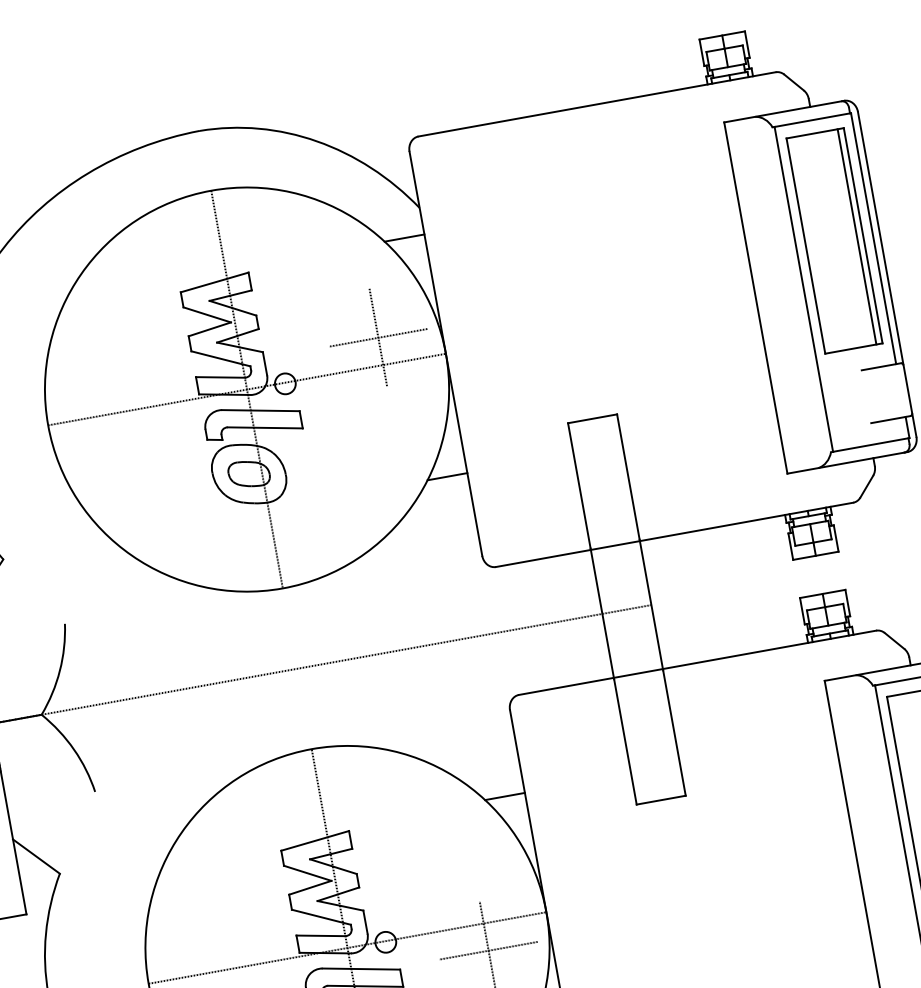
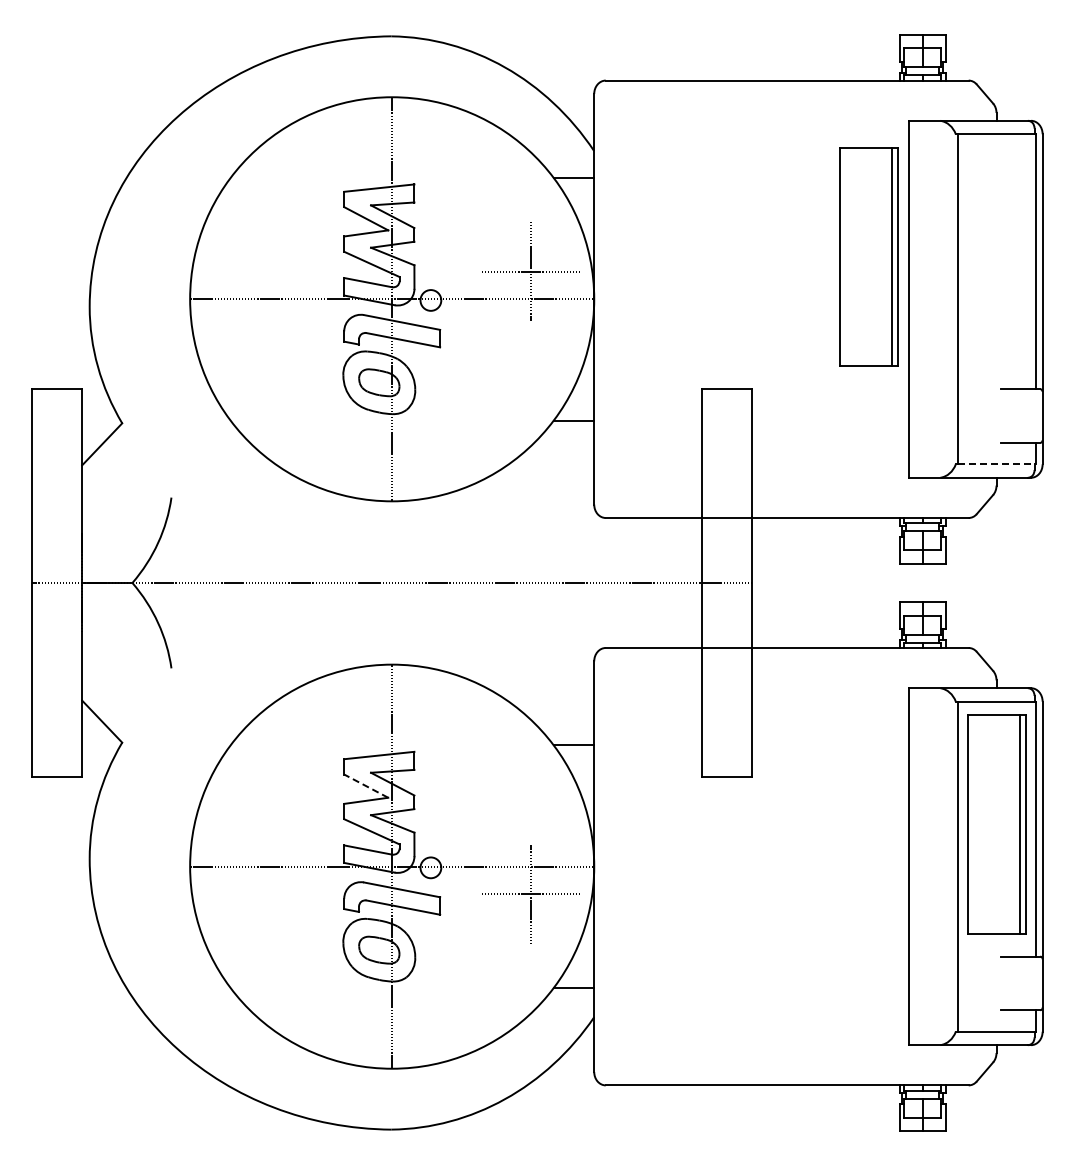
part: (834, 240) -> (868, 256), moved
line: (871, 445) -> (996, 464), solid -> dashed
line: (308, 873) -> (366, 786), solid -> dashed

